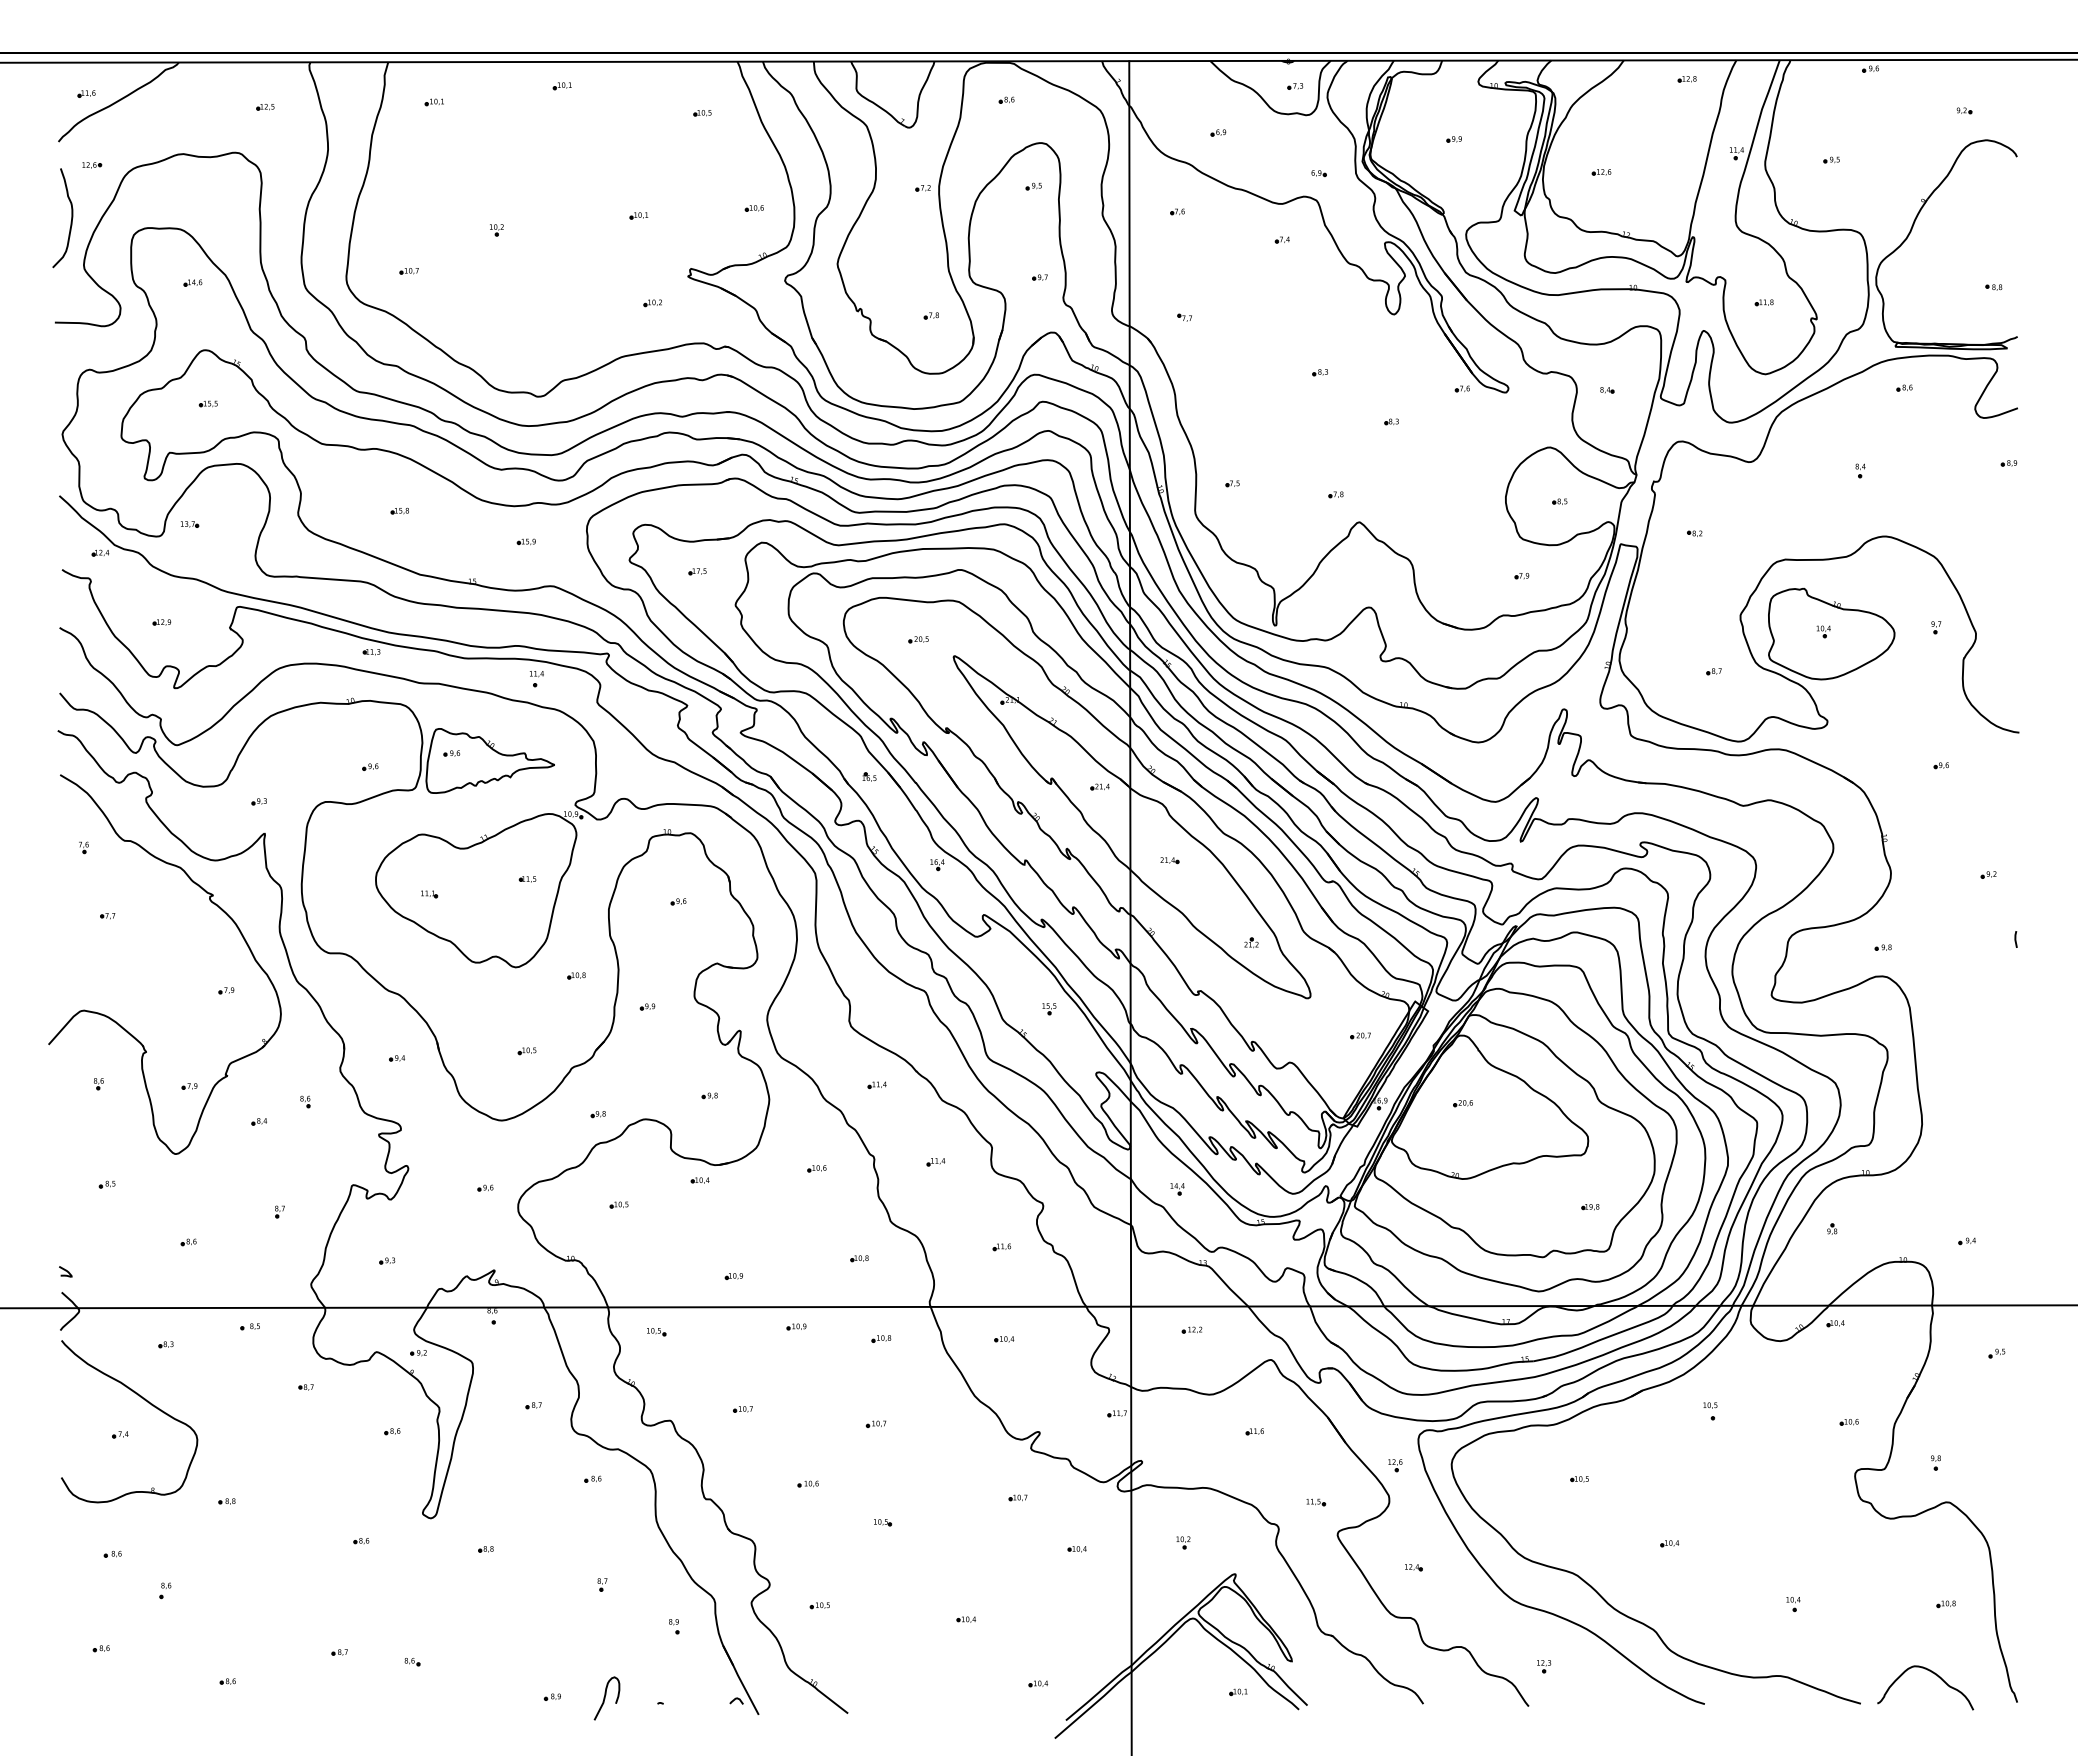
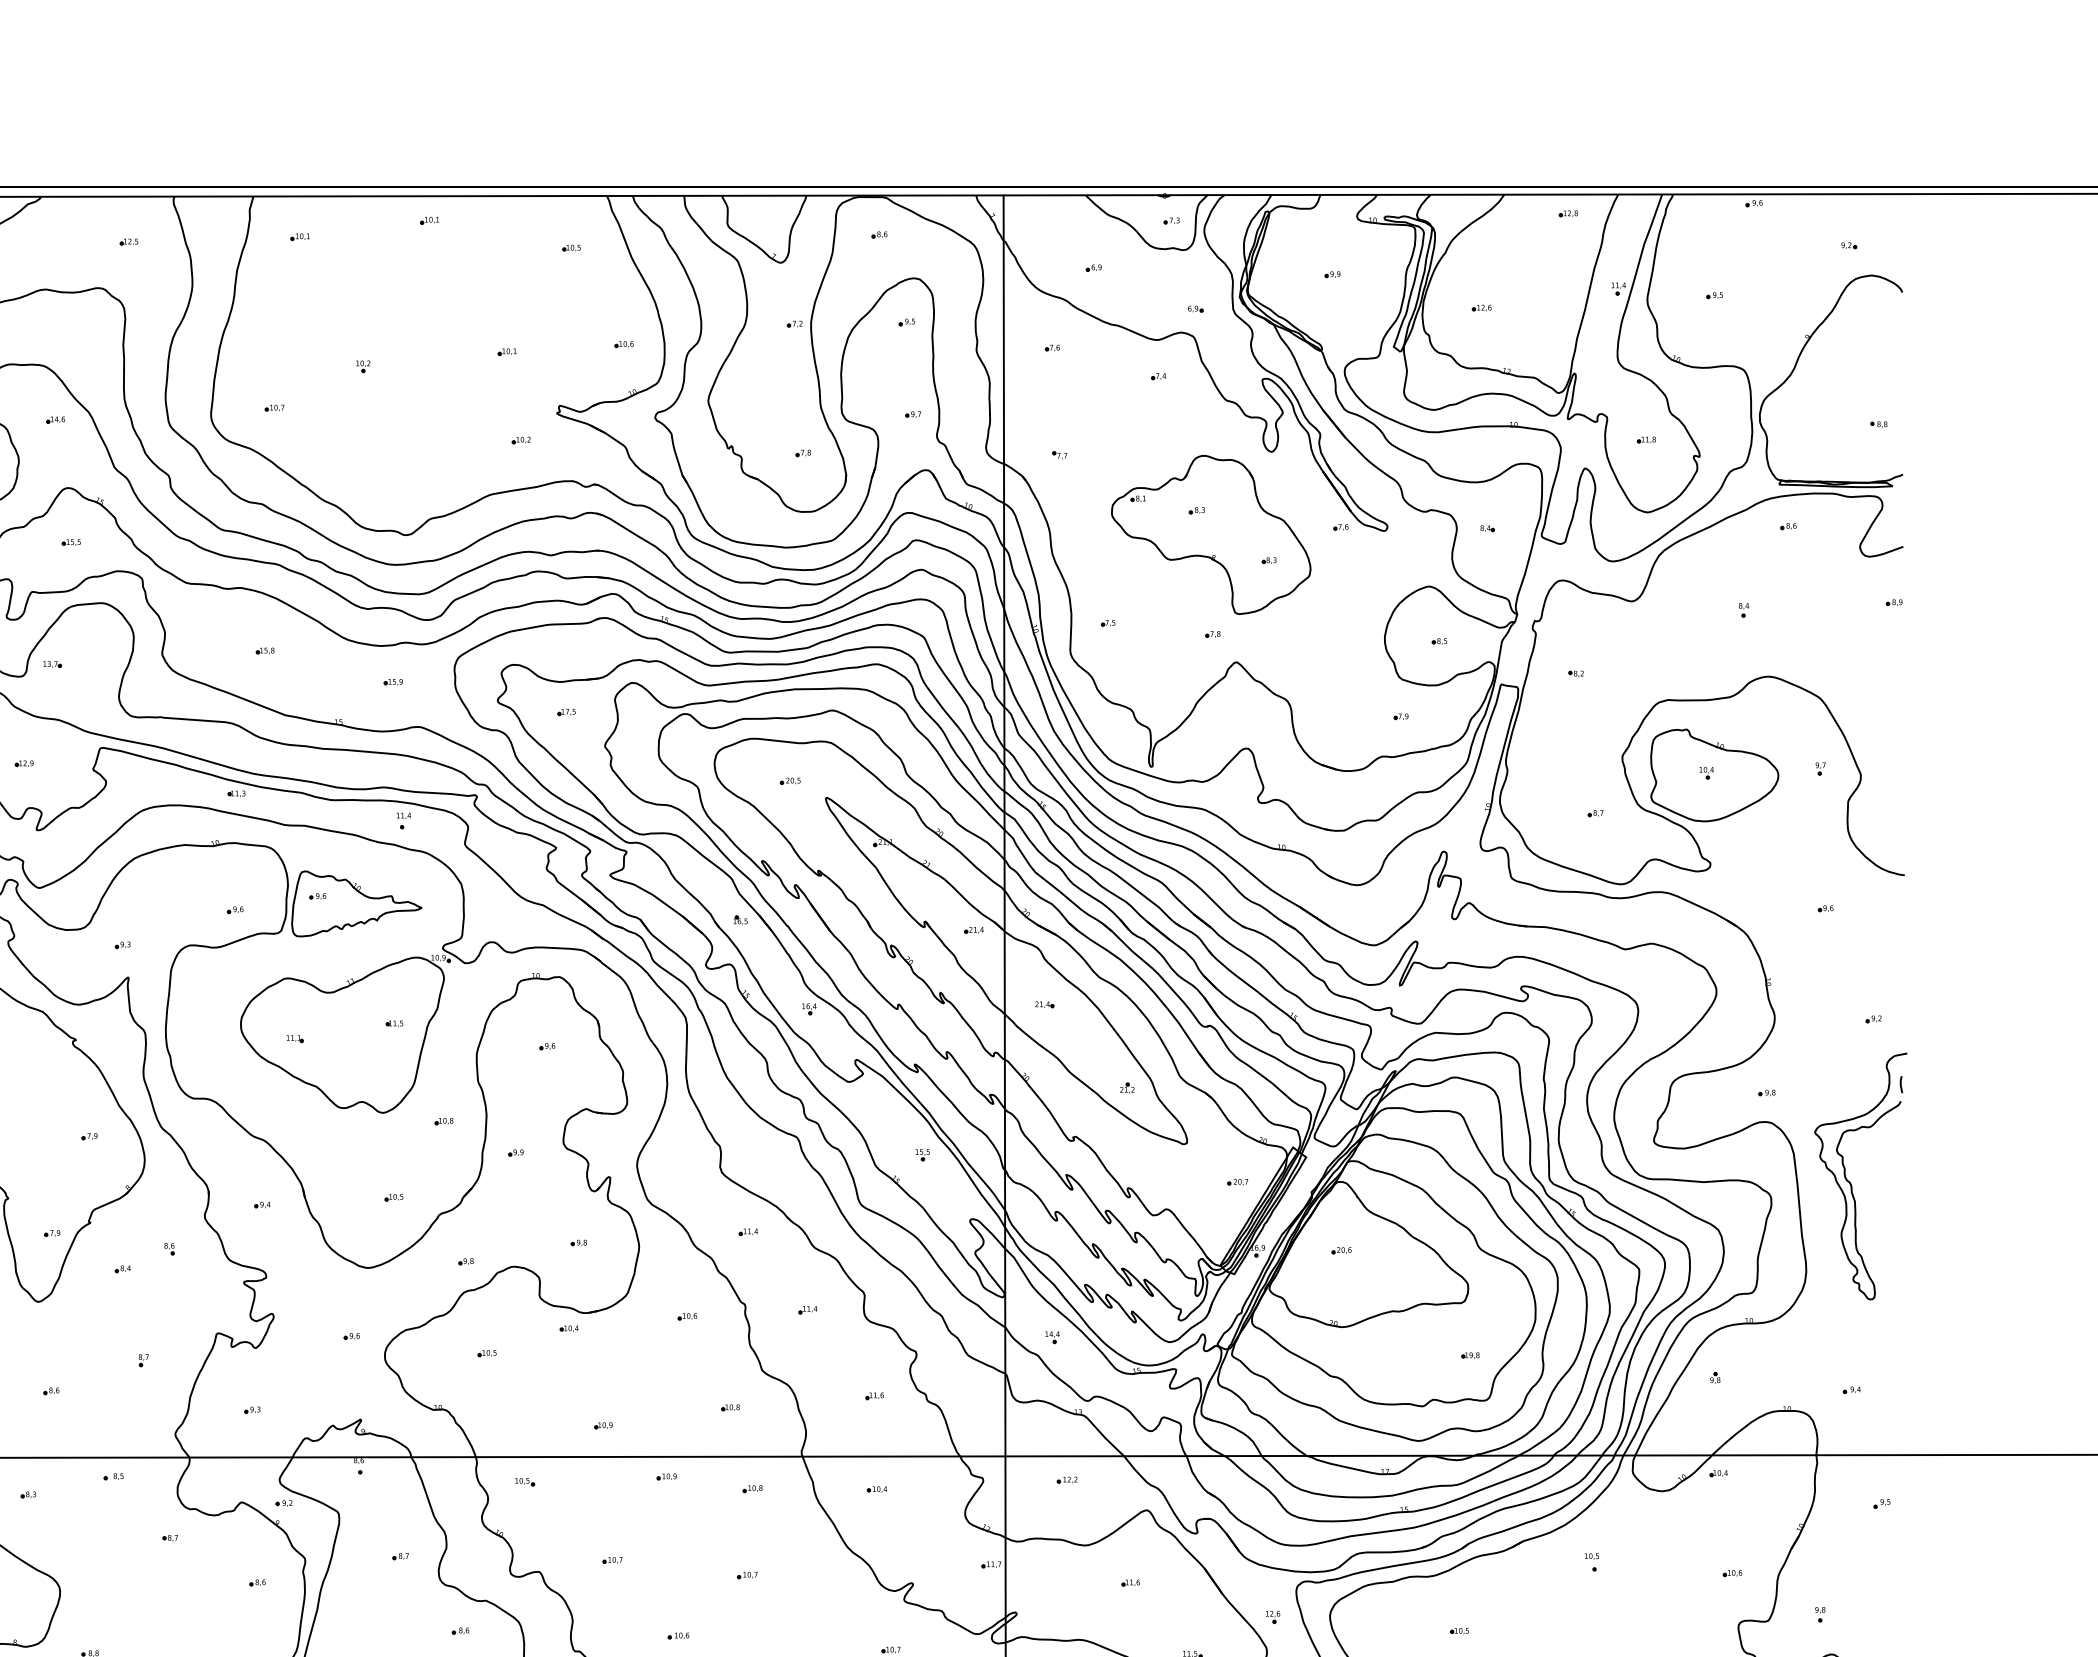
part: (1334, 396) -> (1211, 534), added
curve: (1966, 1036) -> (1851, 1182), added

